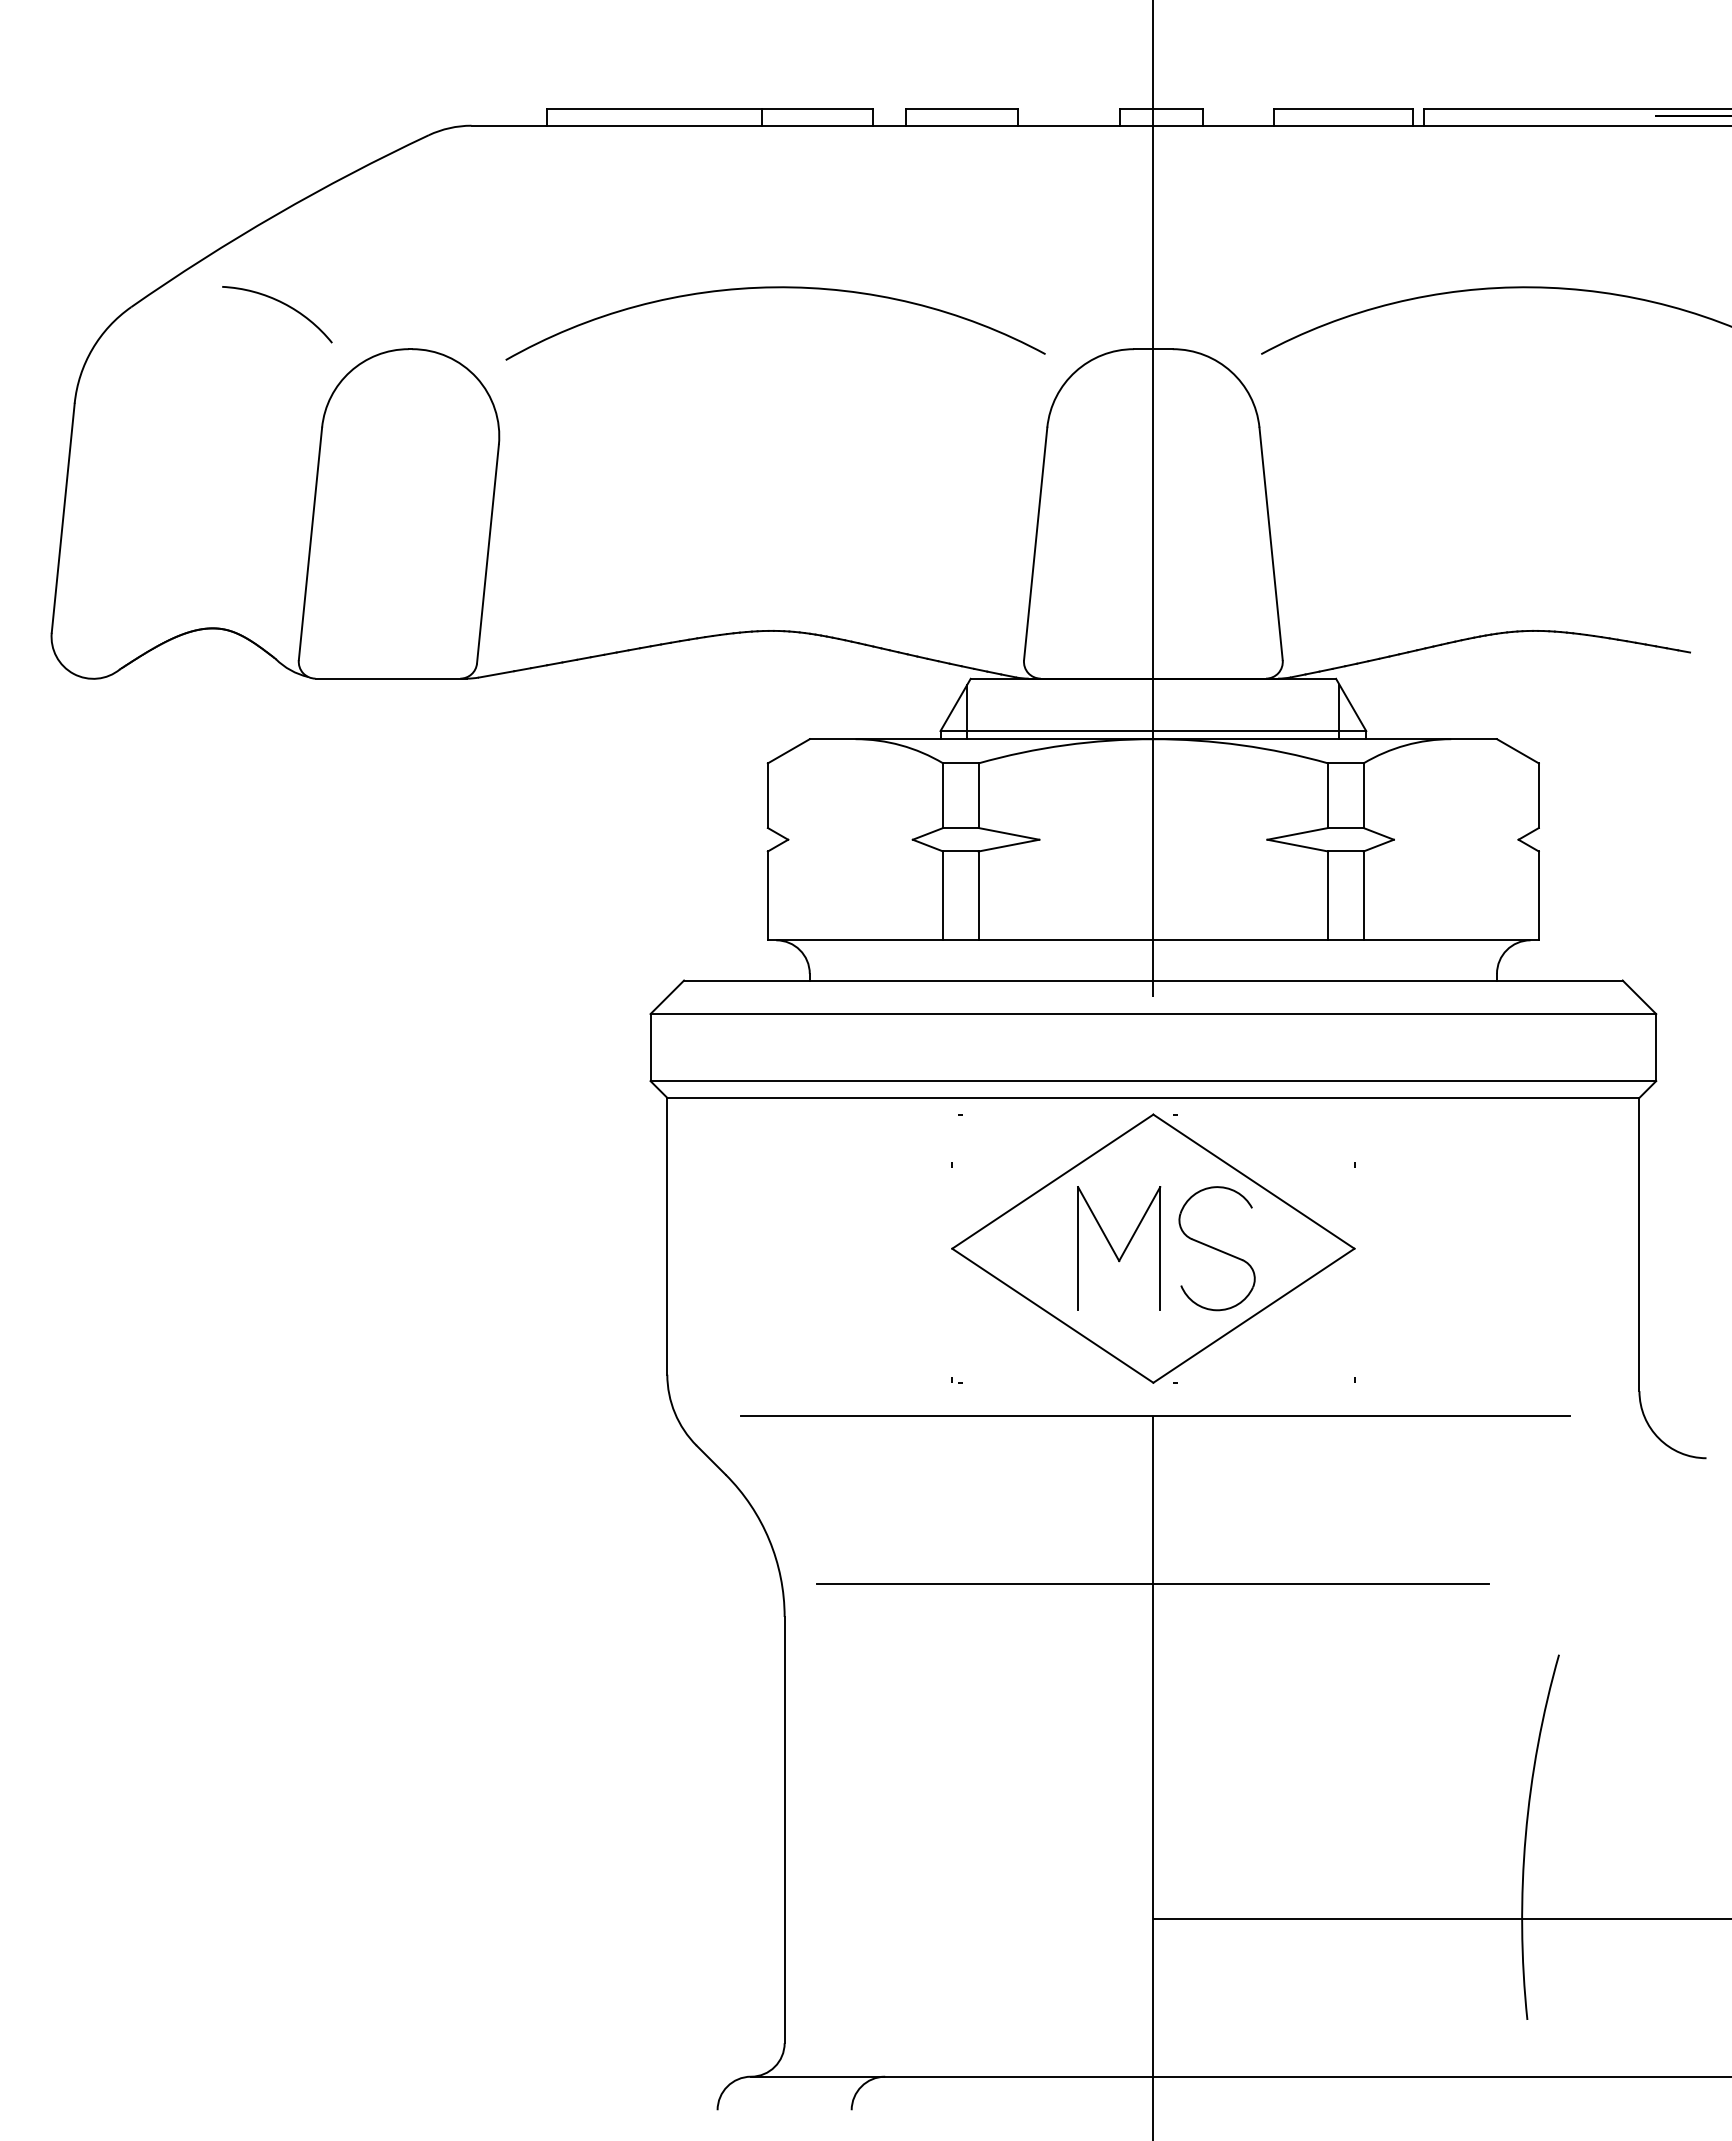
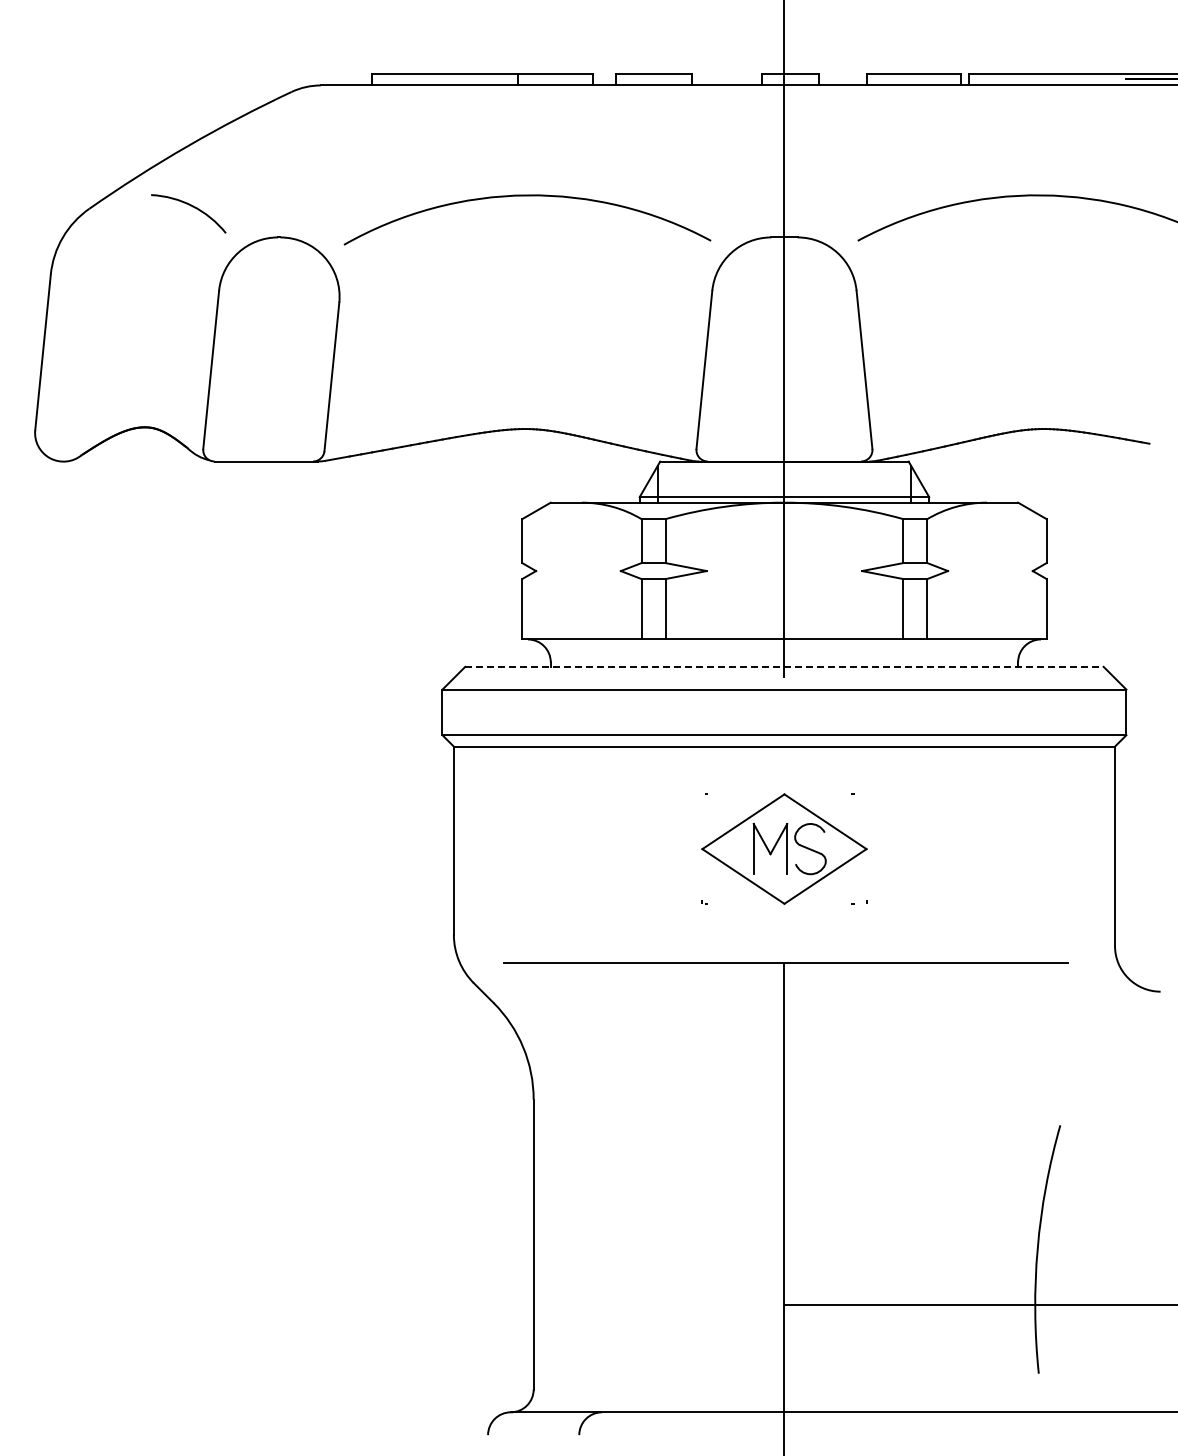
line: (1153, 980) -> (784, 666), solid -> dashed
part: (1153, 1247) -> (784, 848), size x0.6
line: (1151, 1584) -> (783, 1077), removed

